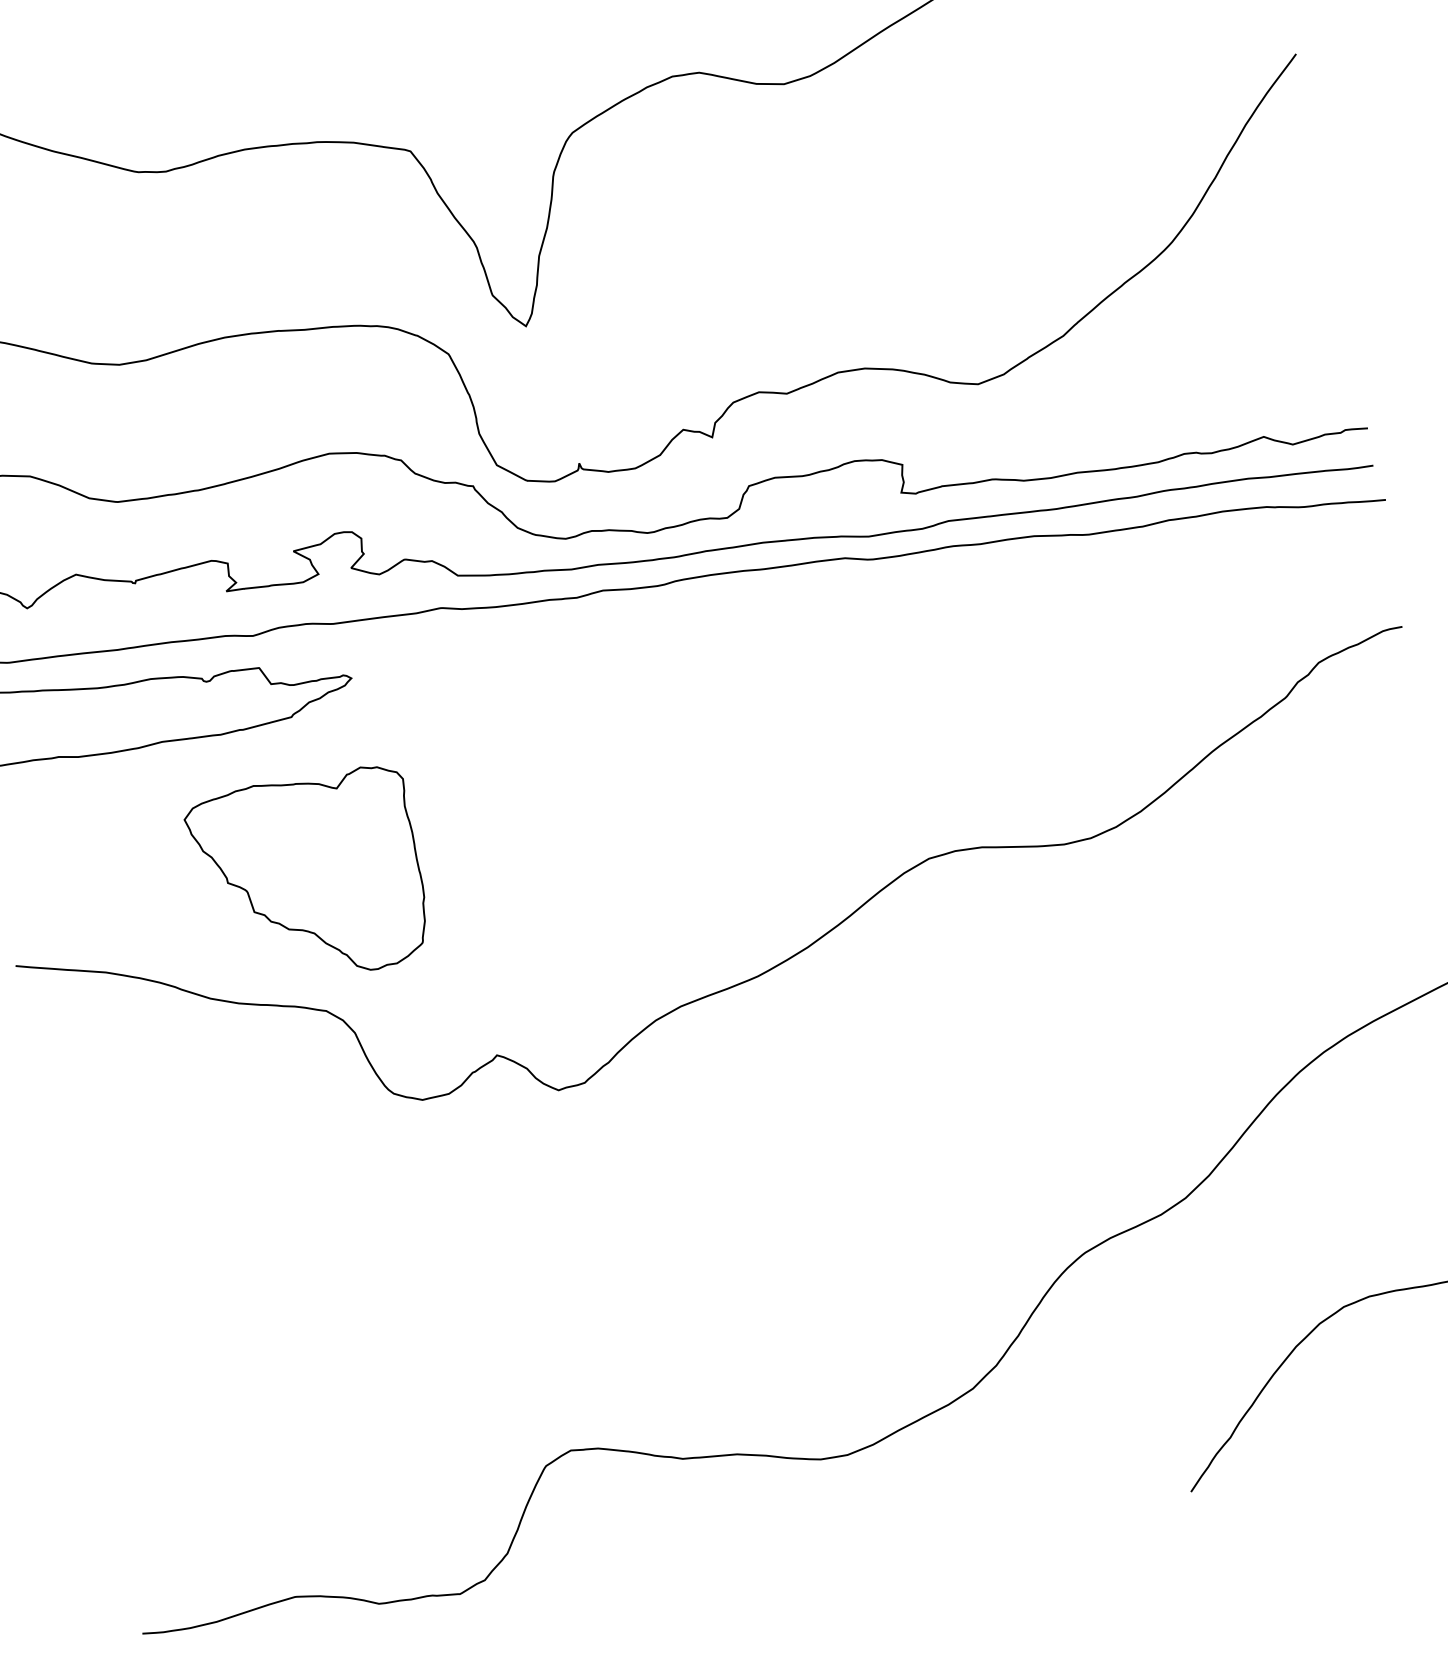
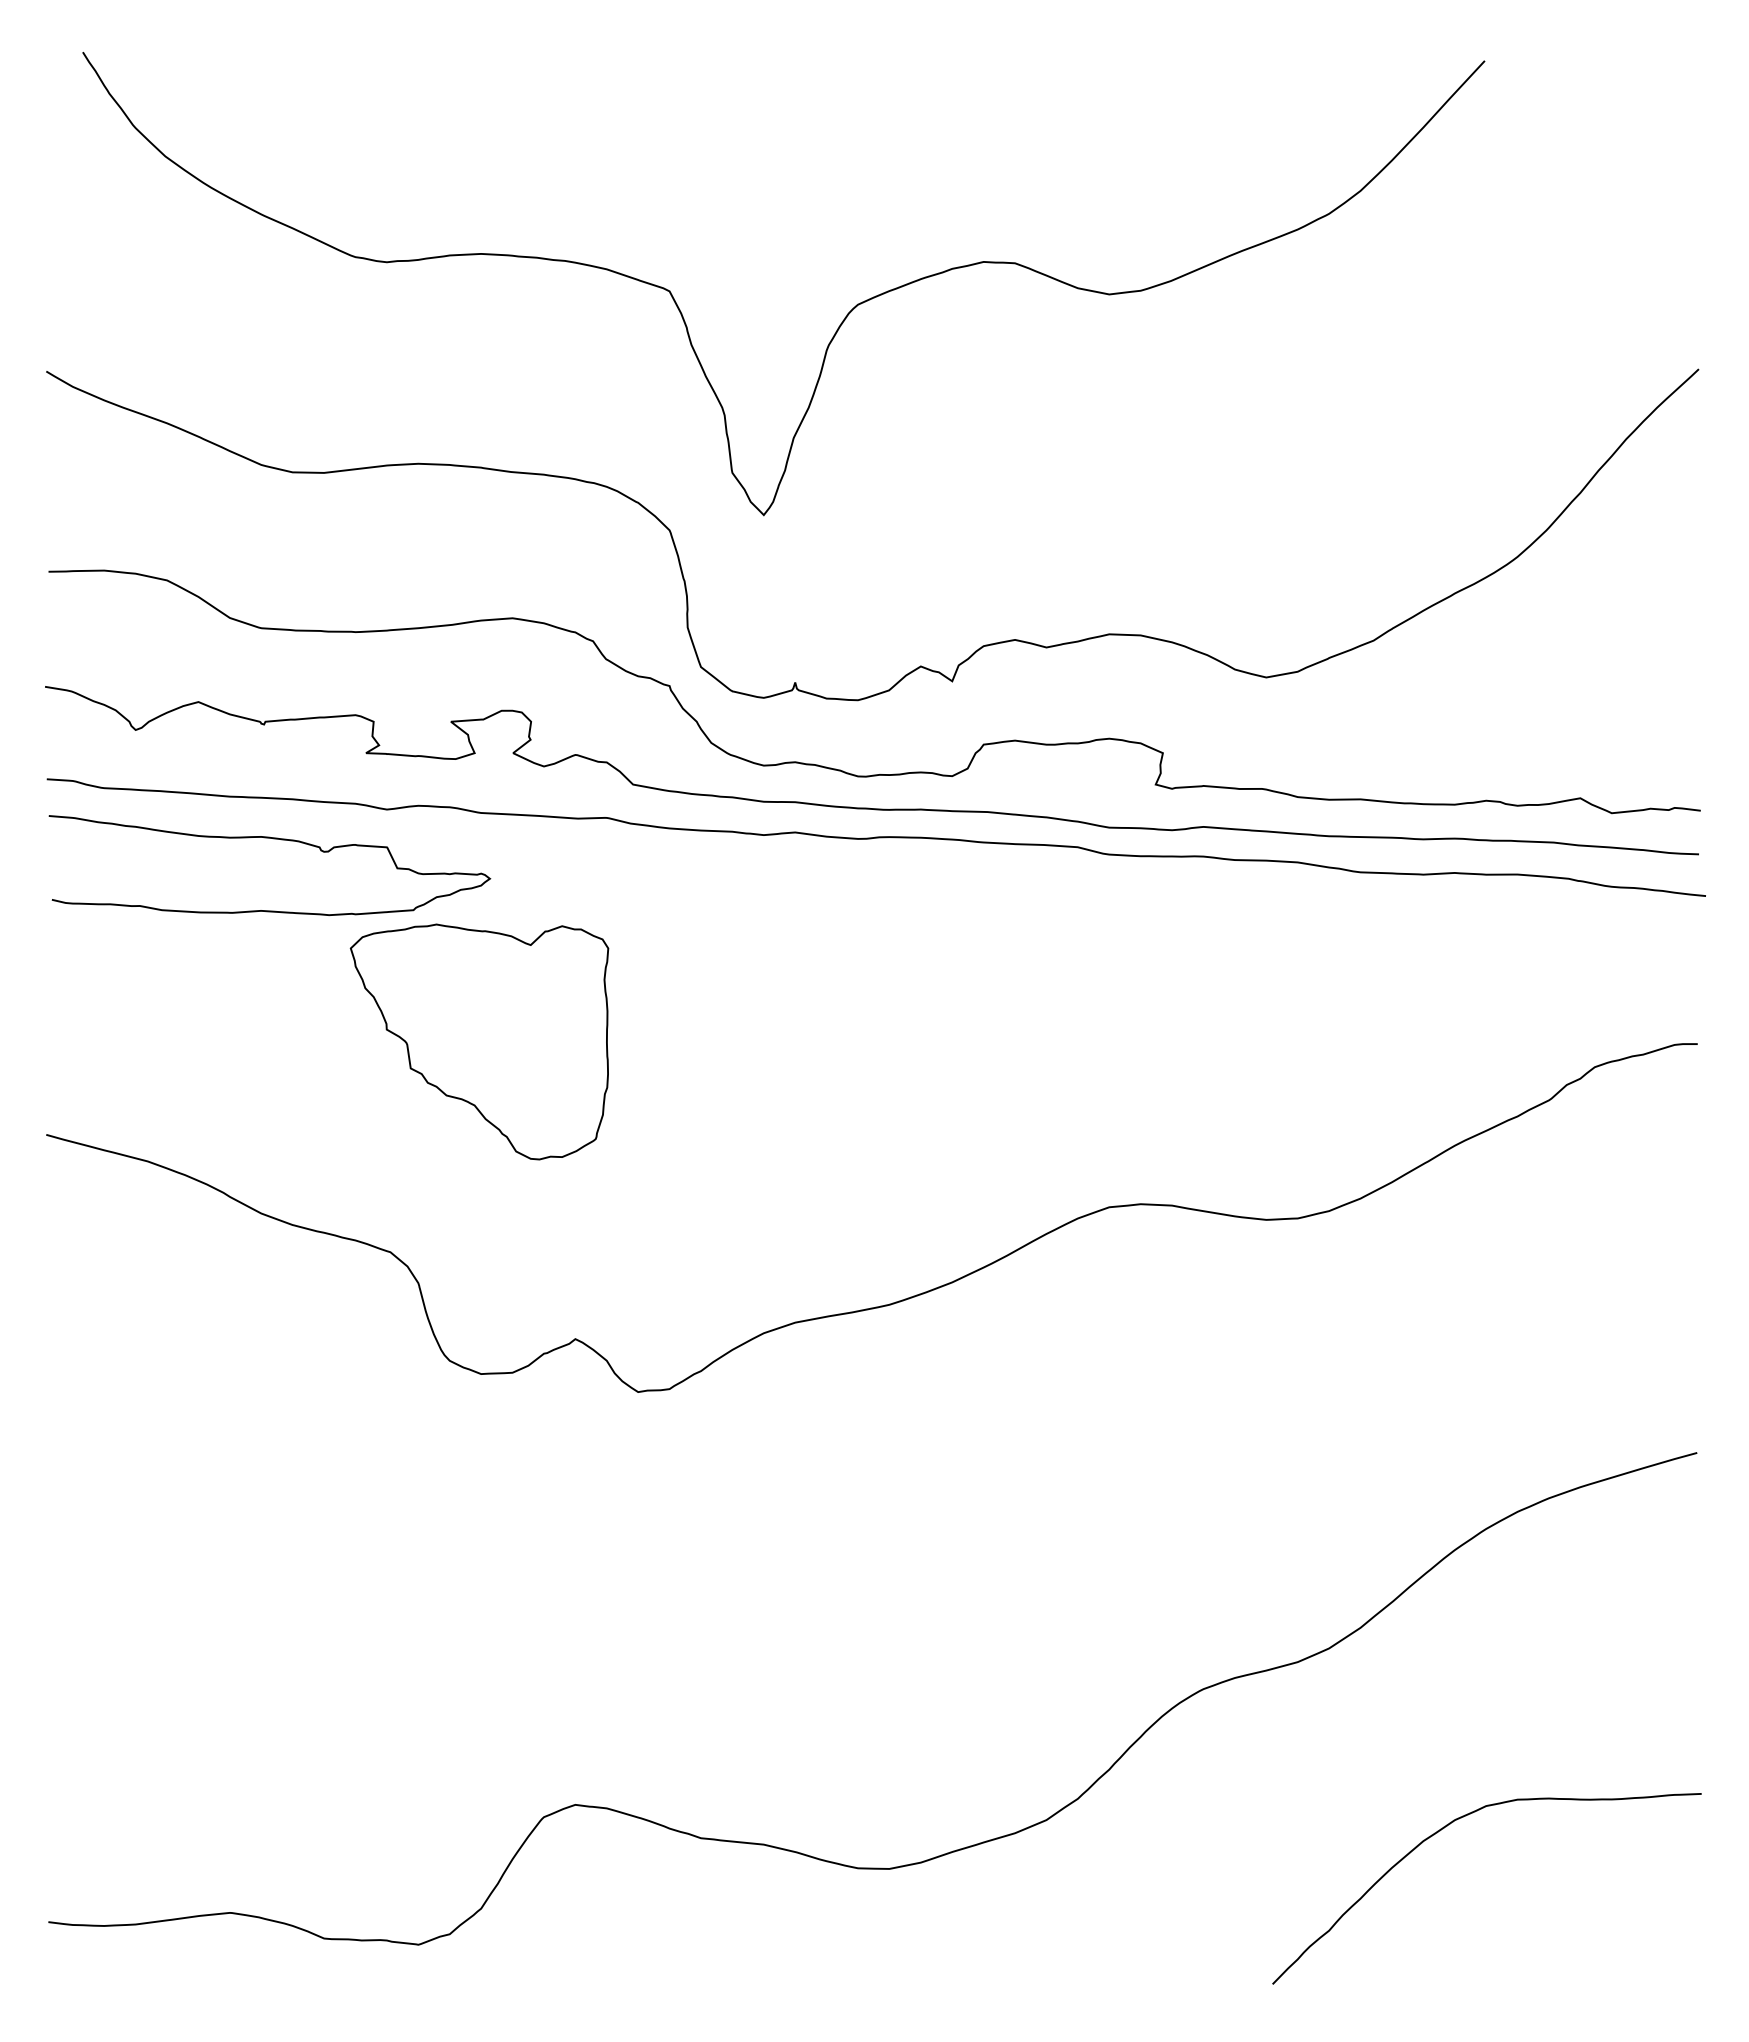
part: (308, 878) -> (479, 1041), moved

